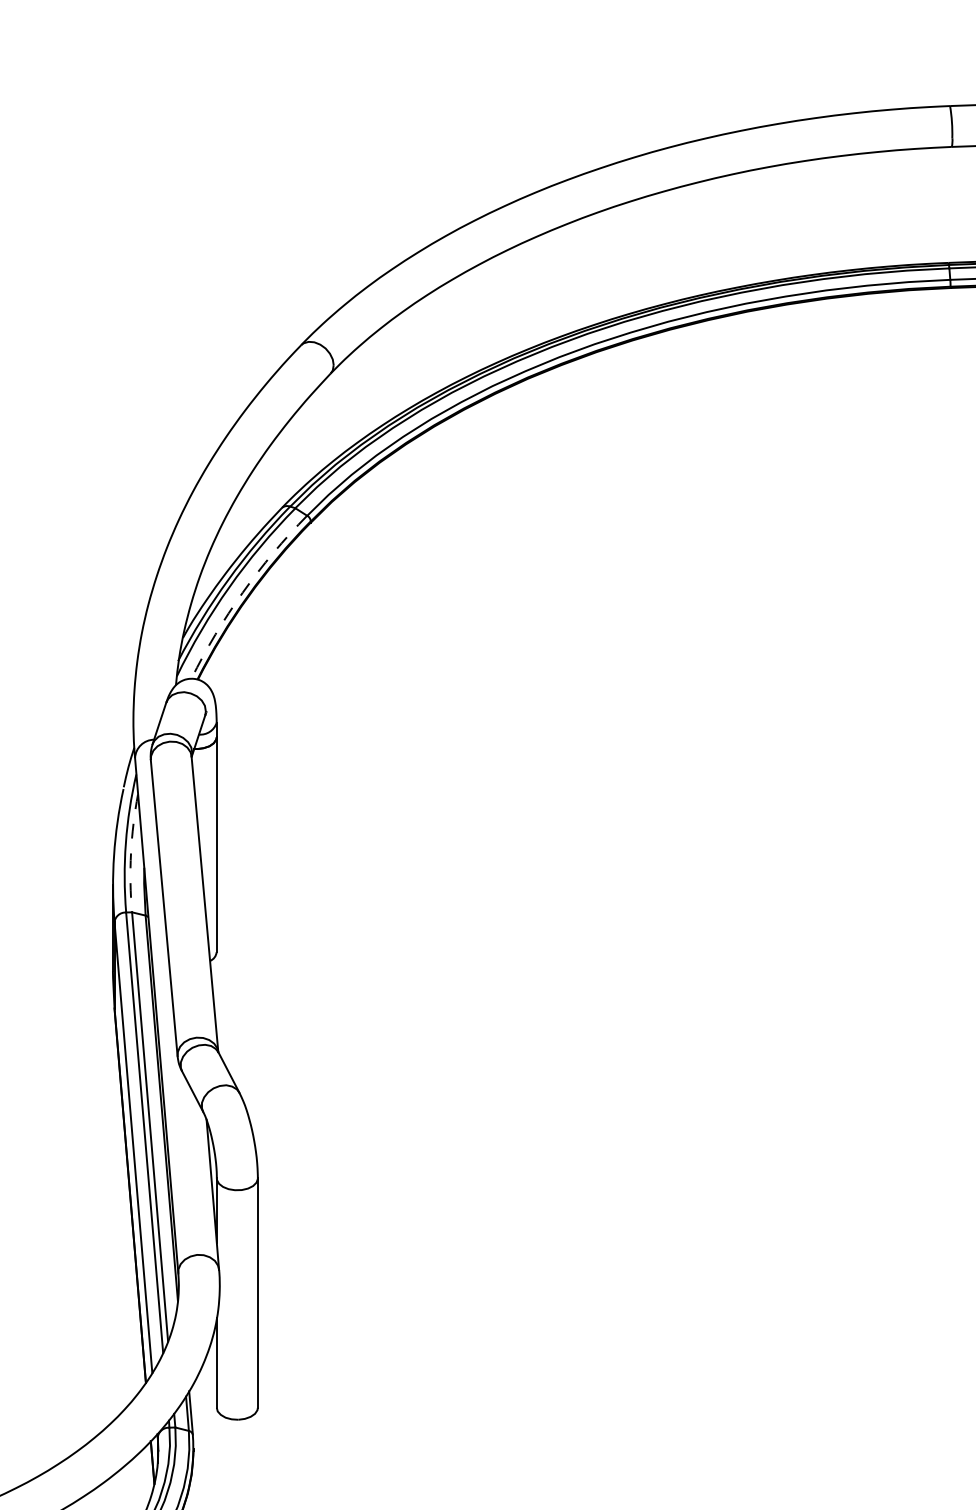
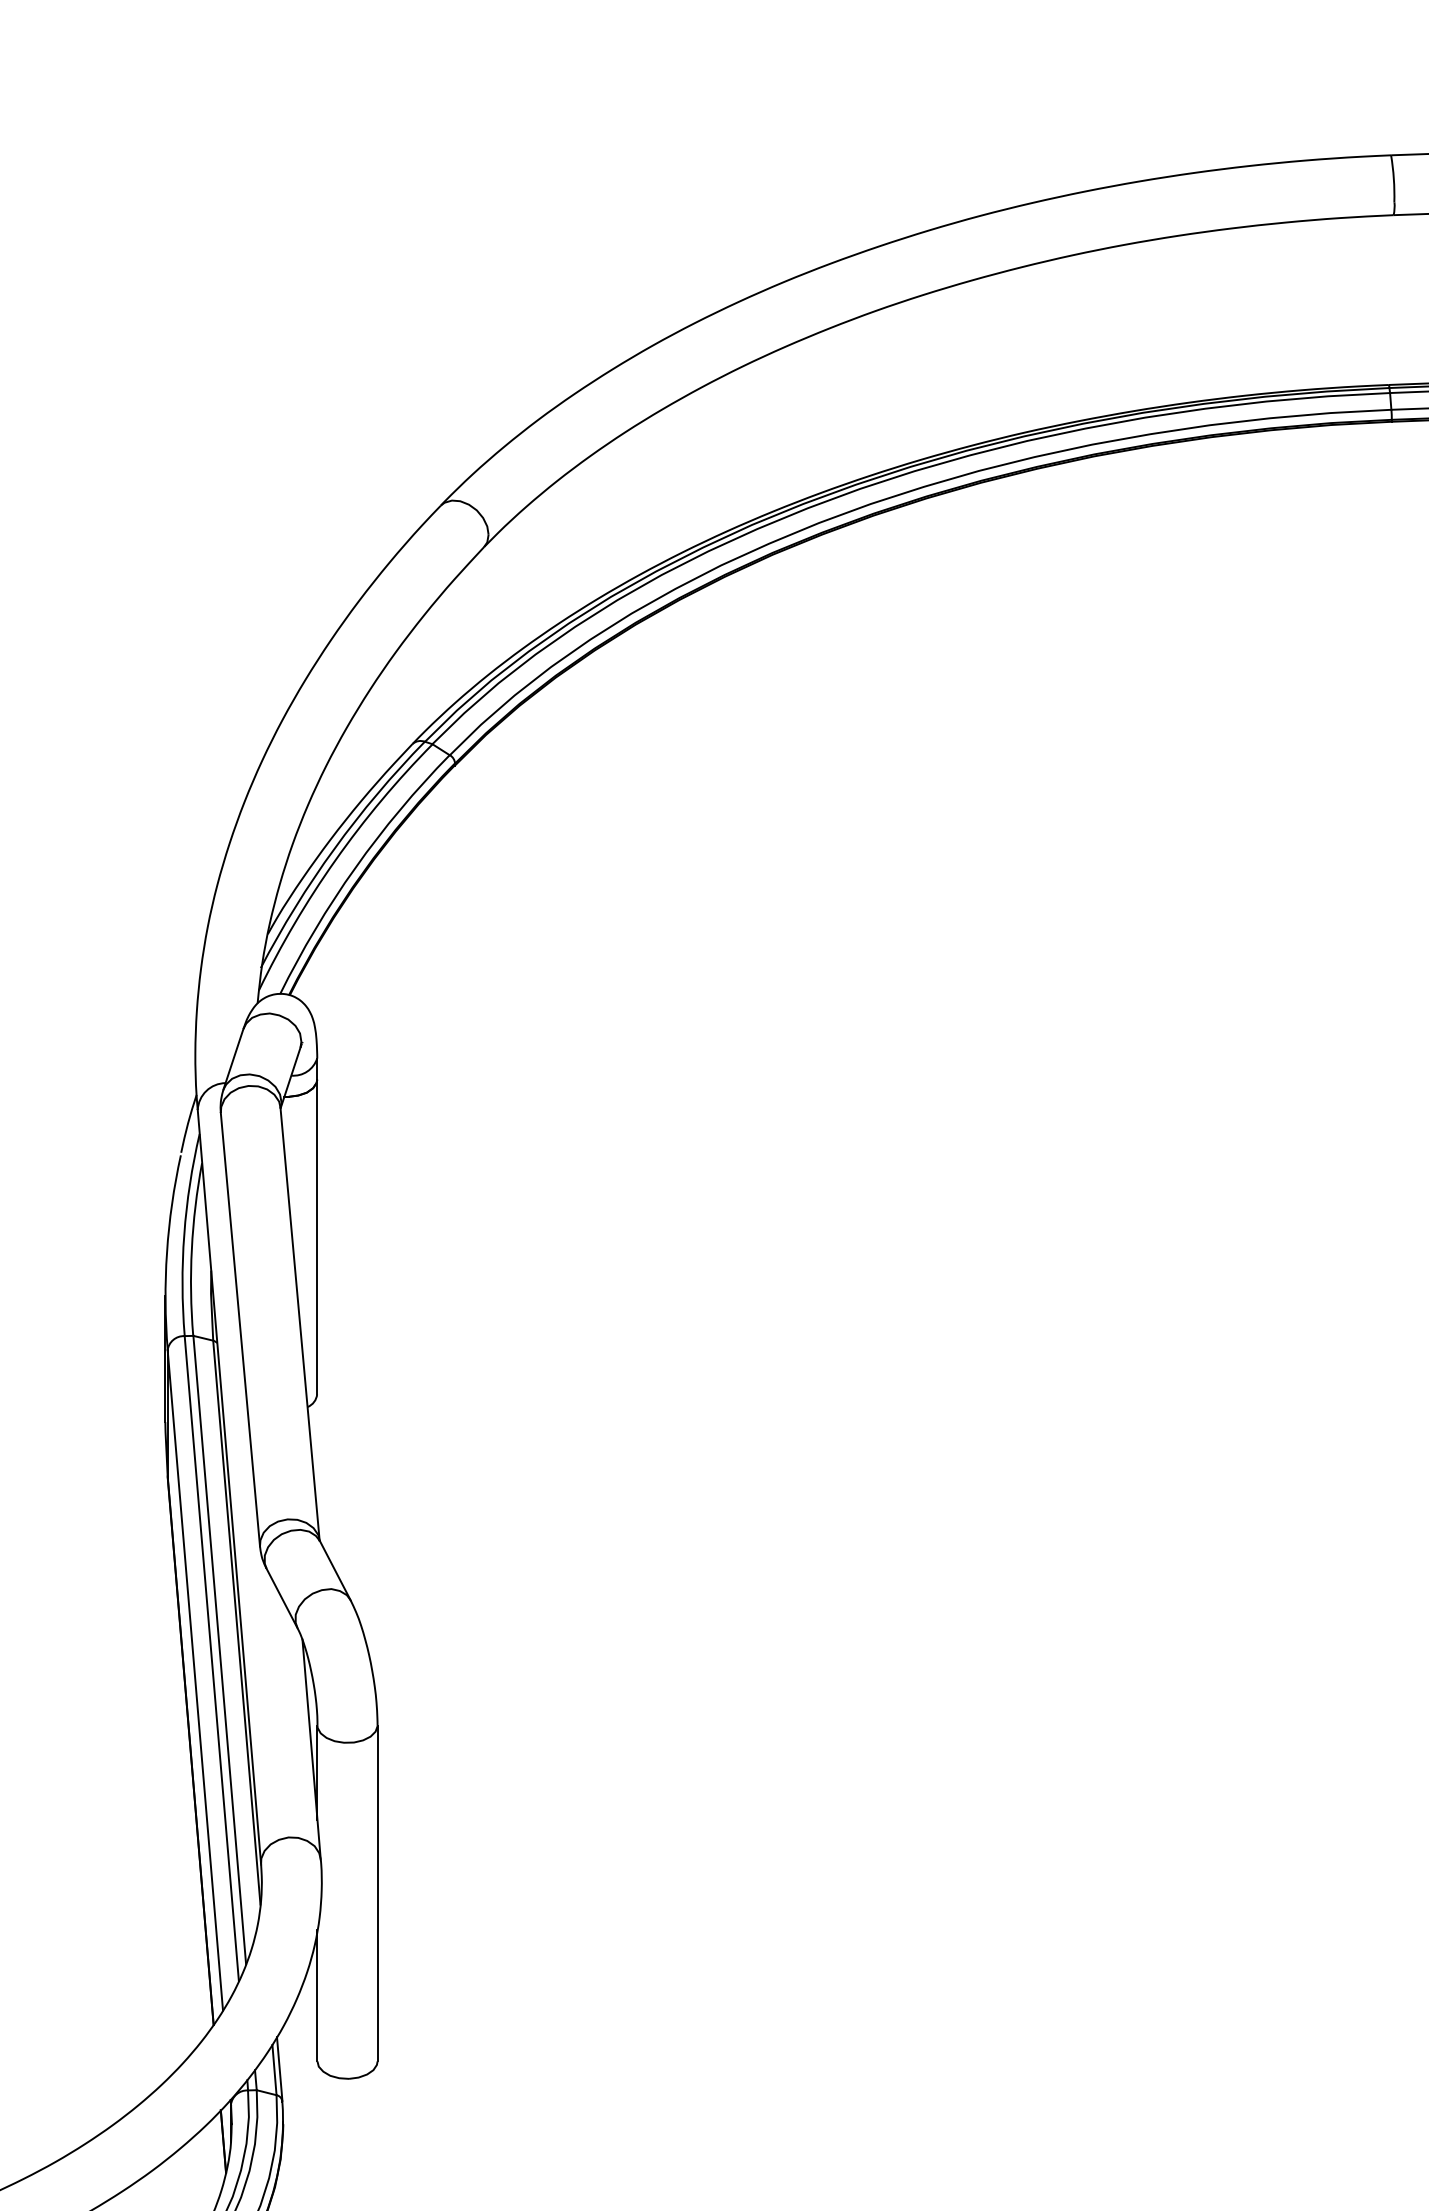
arc: (242, 592) -> (355, 867), dashed -> solid
arc: (131, 853) -> (192, 1249), dashed -> solid

